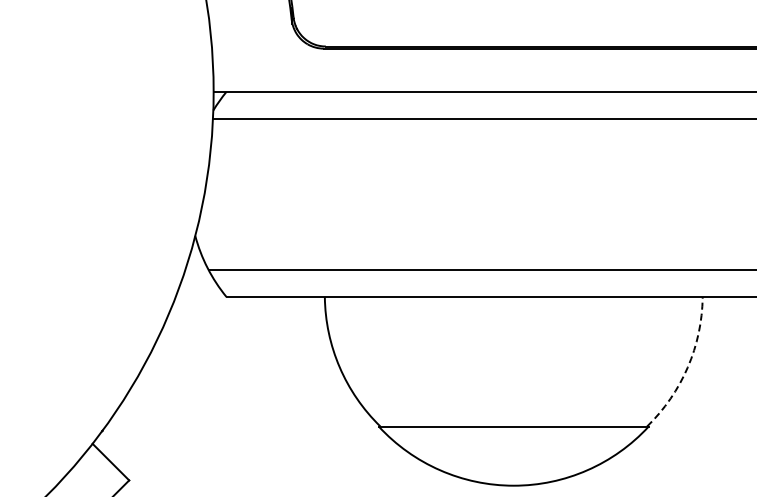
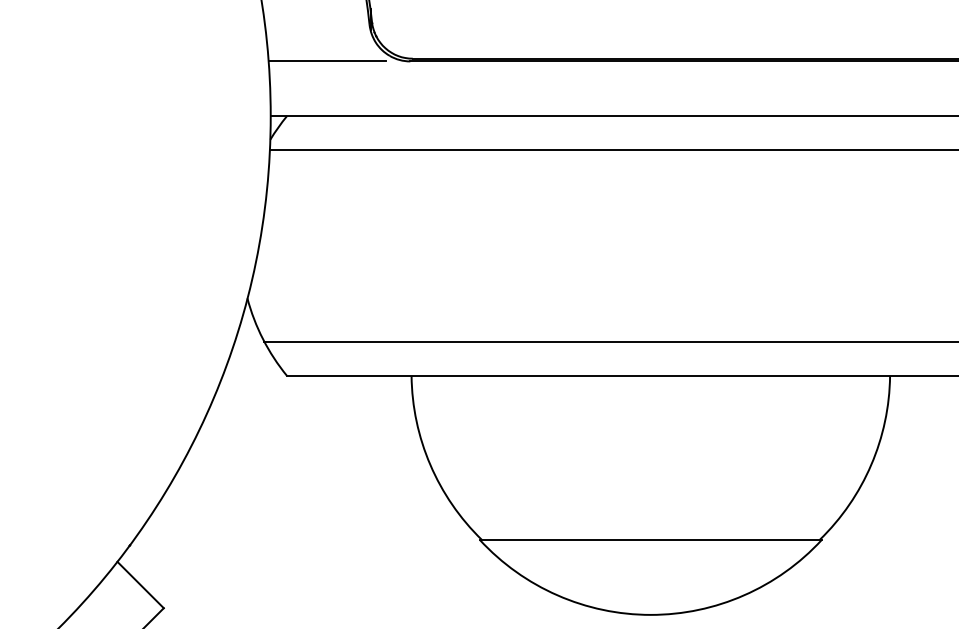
line: (258, 48) -> (327, 61), added
arc: (687, 367) -> (870, 465), dashed -> solid

